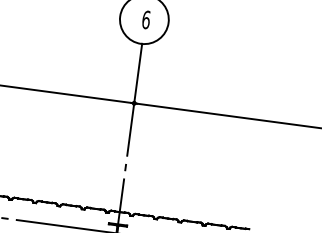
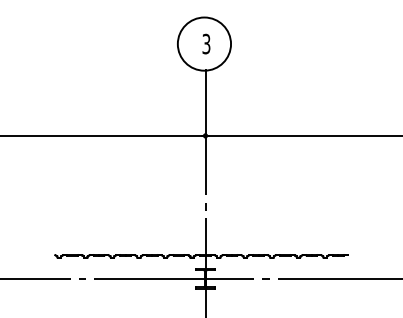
text: (146, 19) -> (206, 43), 6 -> 3

